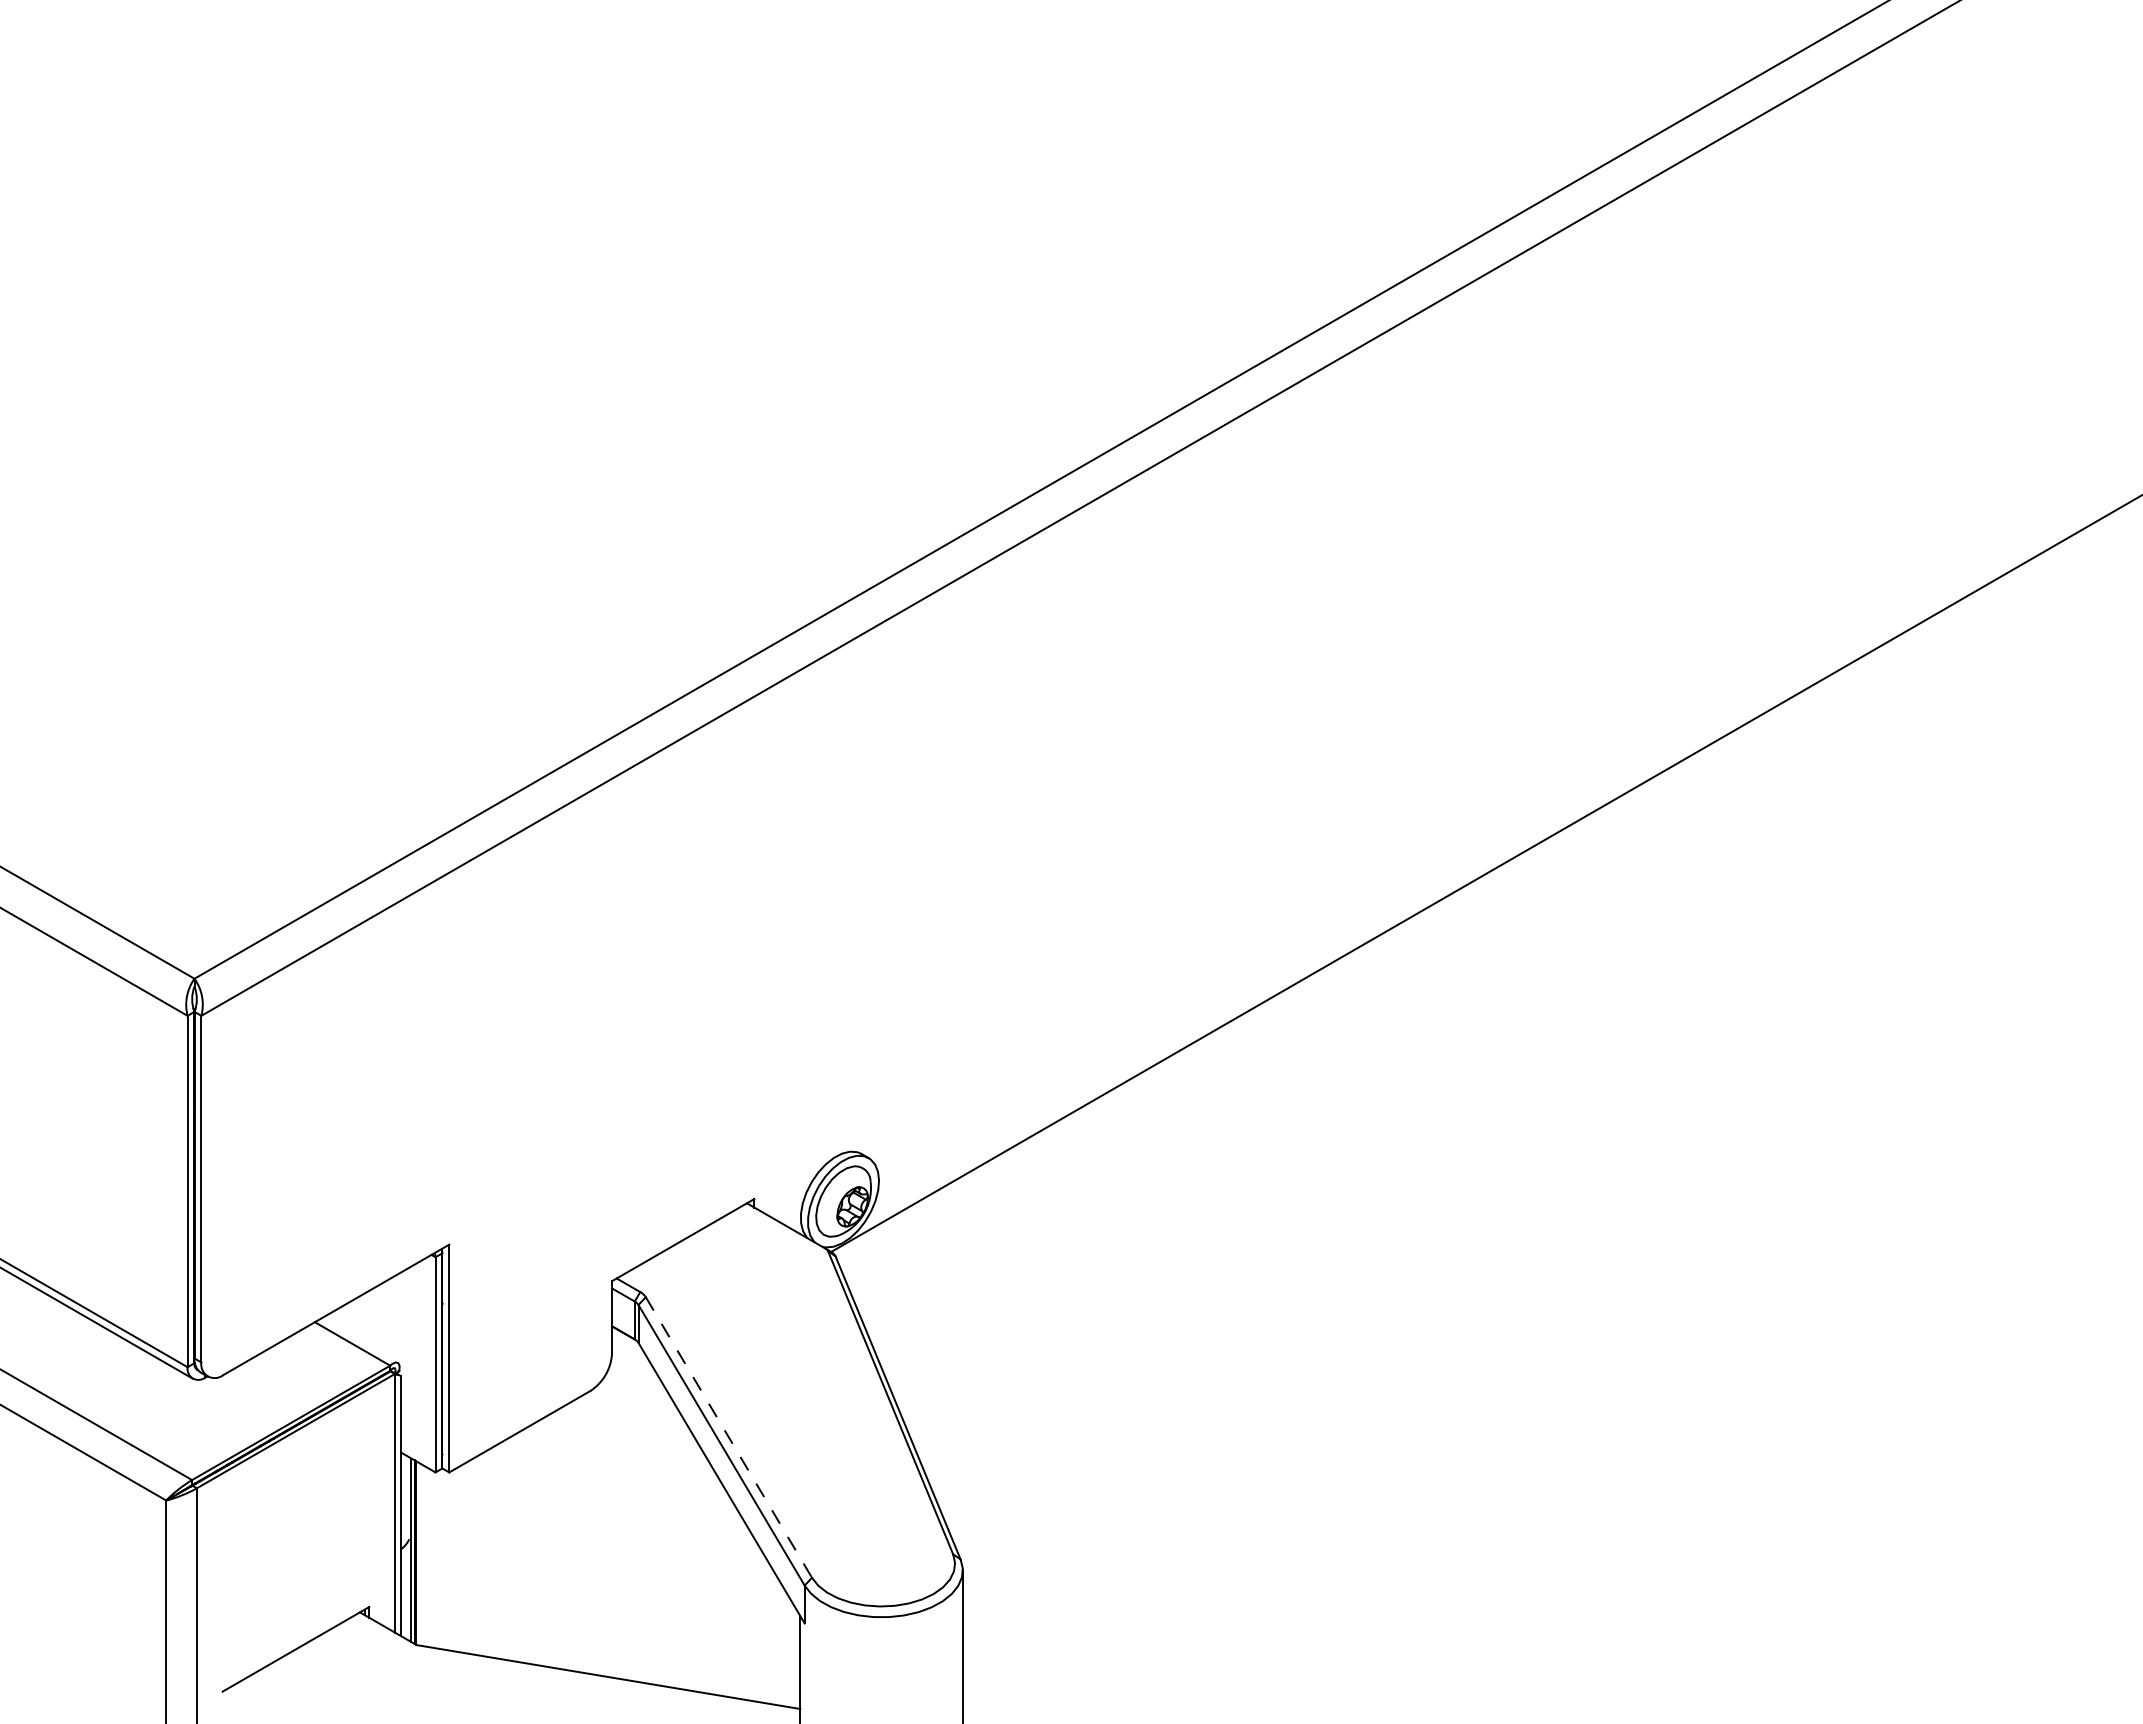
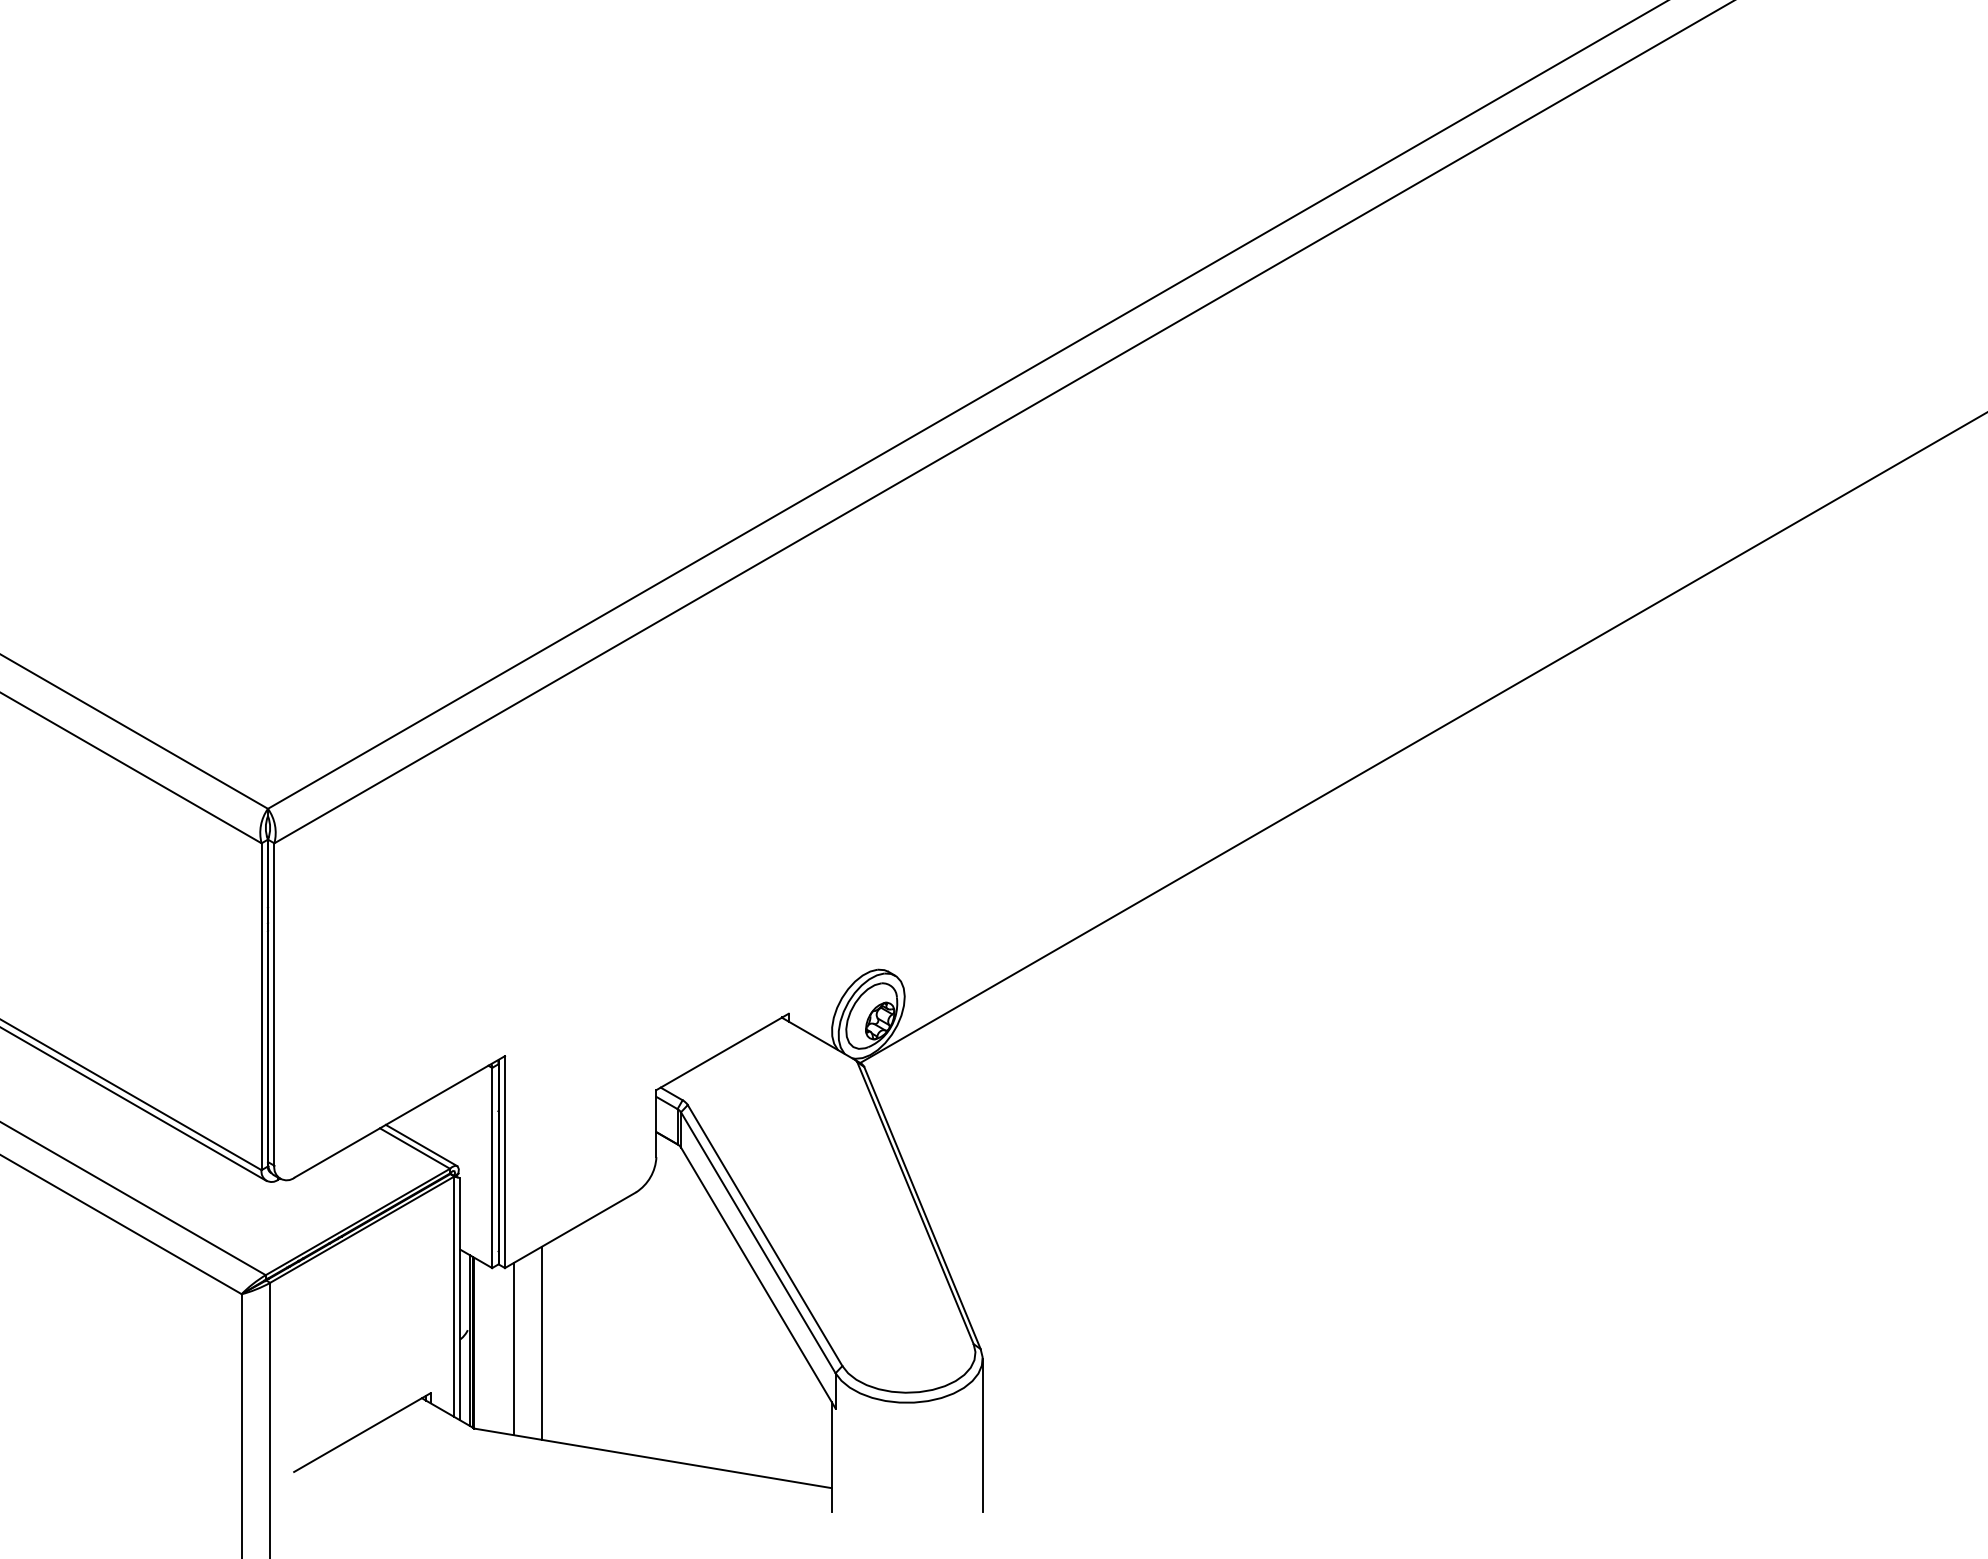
line: (359, 1340) -> (421, 1145), added
line: (729, 1437) -> (765, 1235), dashed -> solid
line: (489, 1553) -> (542, 1343), added
line: (458, 1559) -> (513, 1349), added

